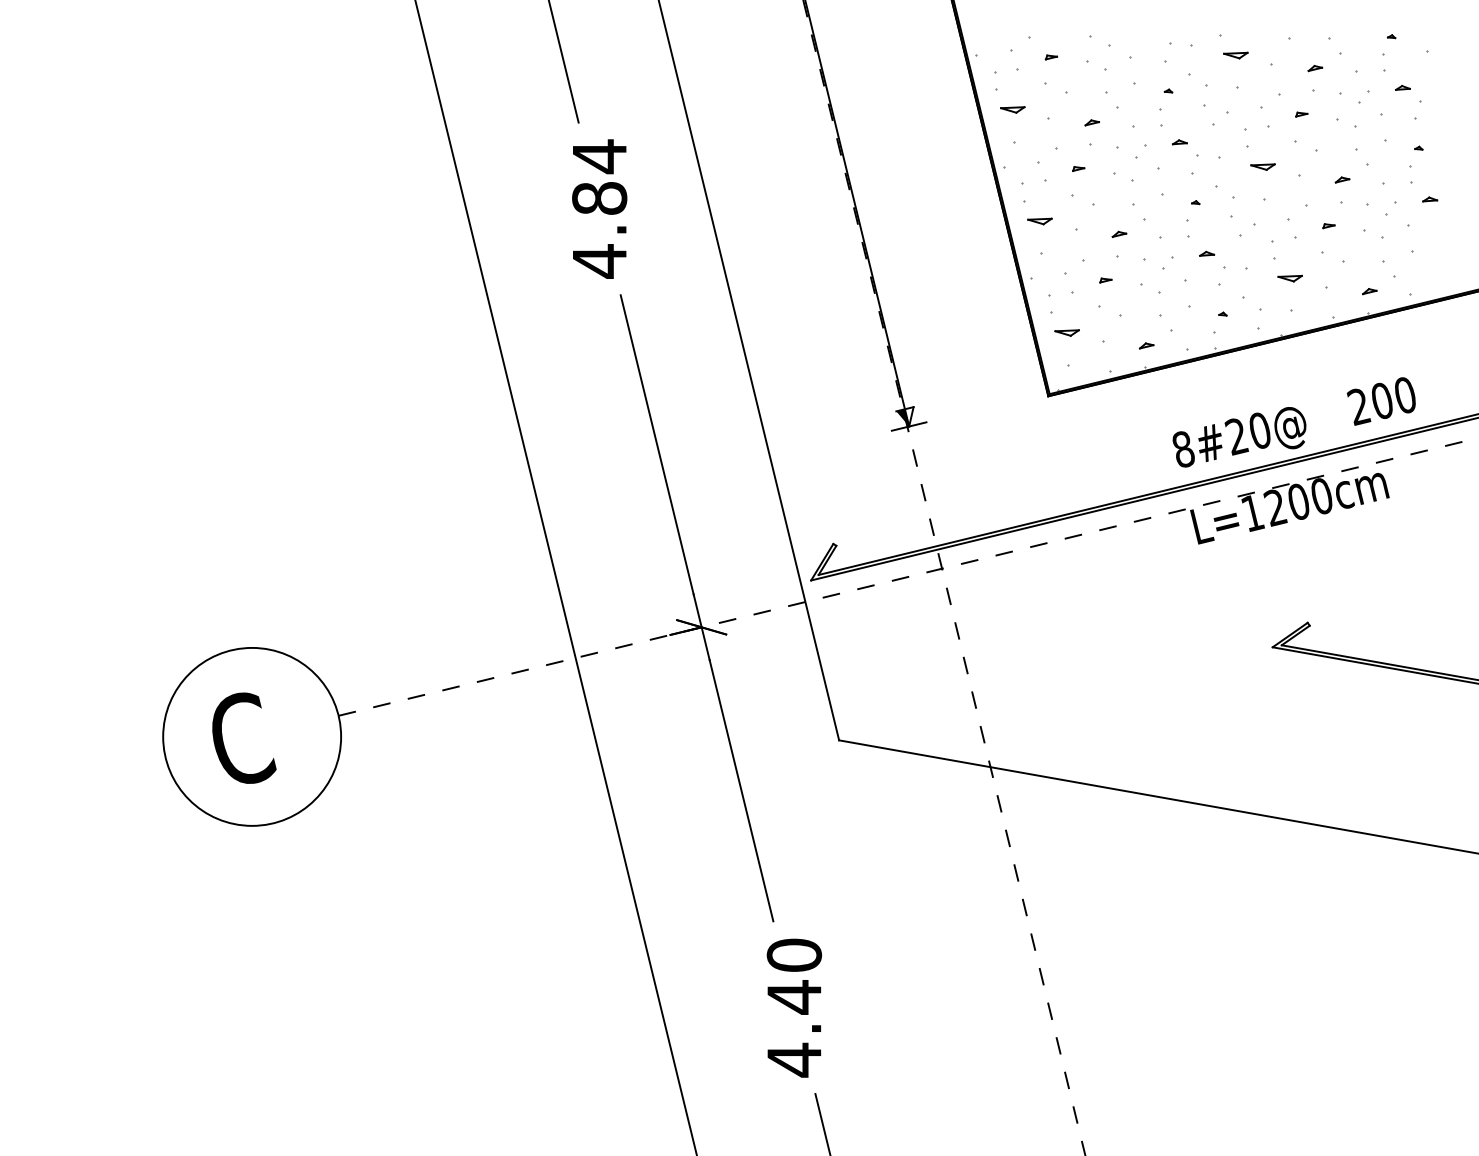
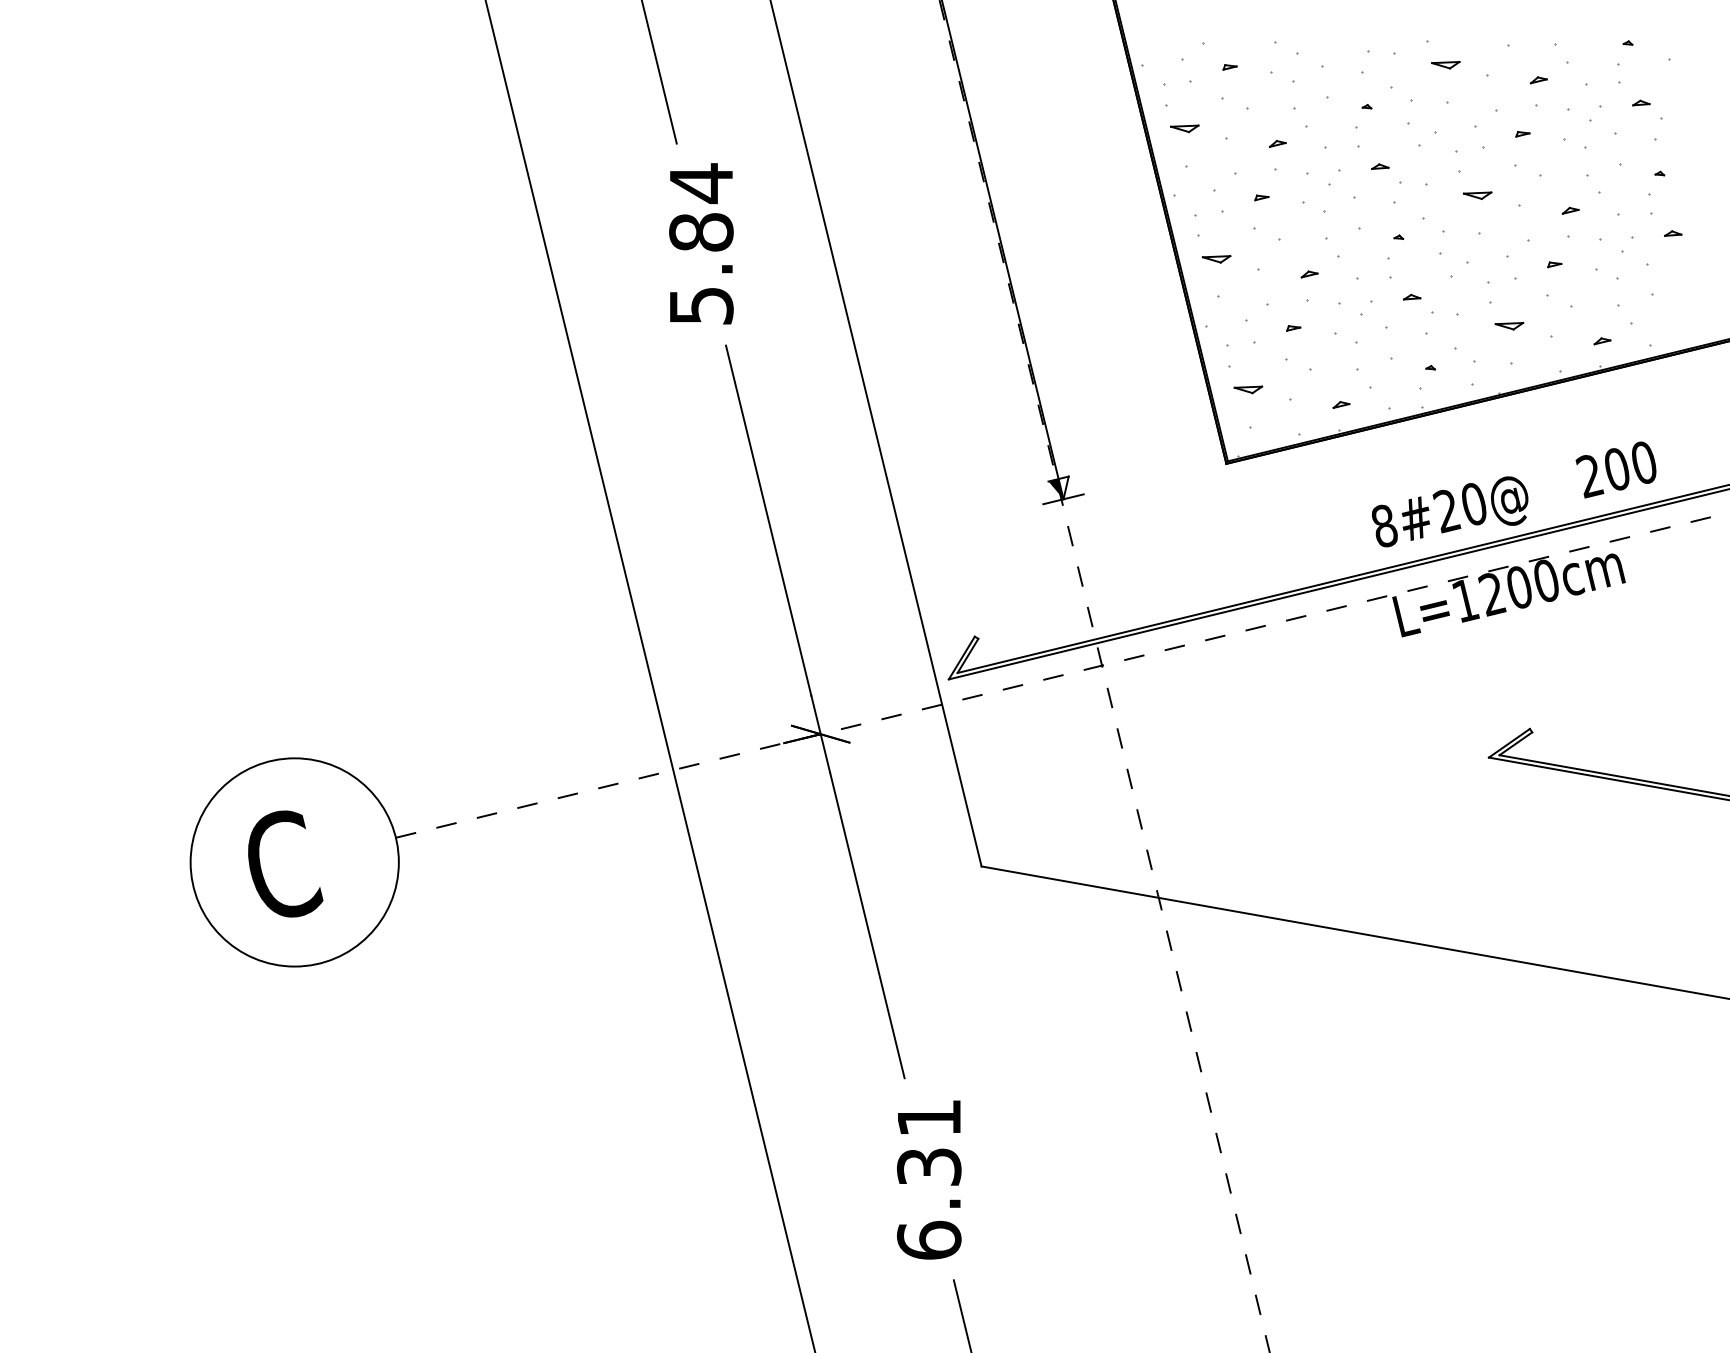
text: (599, 260) -> (701, 305), 4.84 -> 5.84
text: (793, 1007) -> (928, 1179), 4.40 -> 6.31

